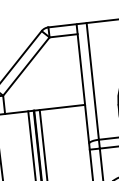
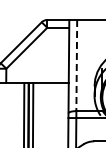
line: (92, 81) -> (76, 65), solid -> dashed

